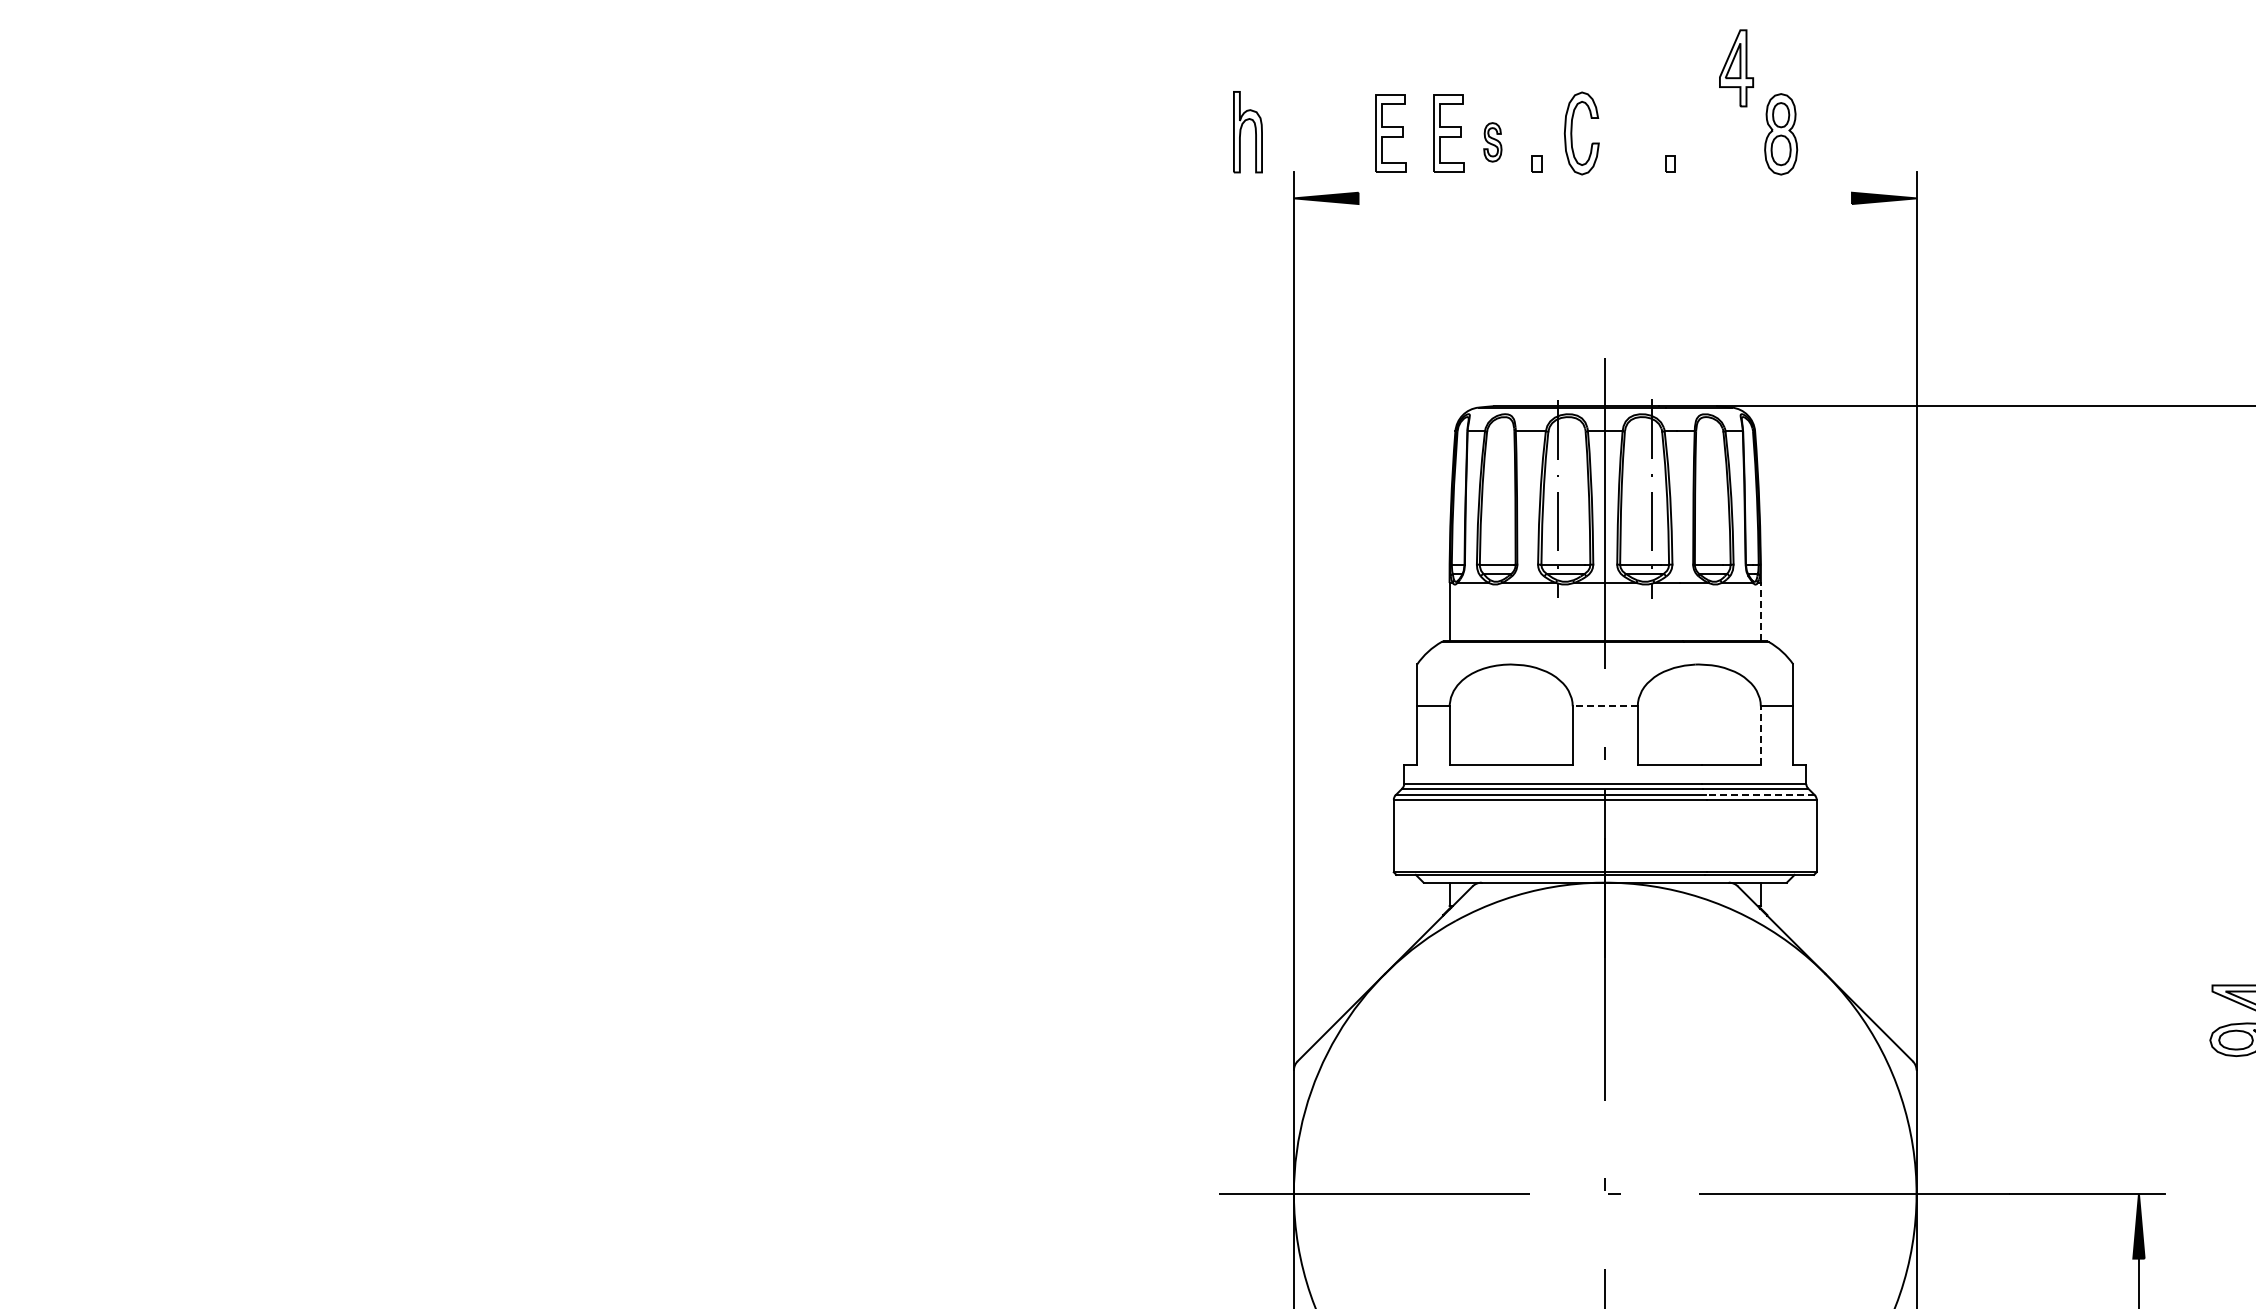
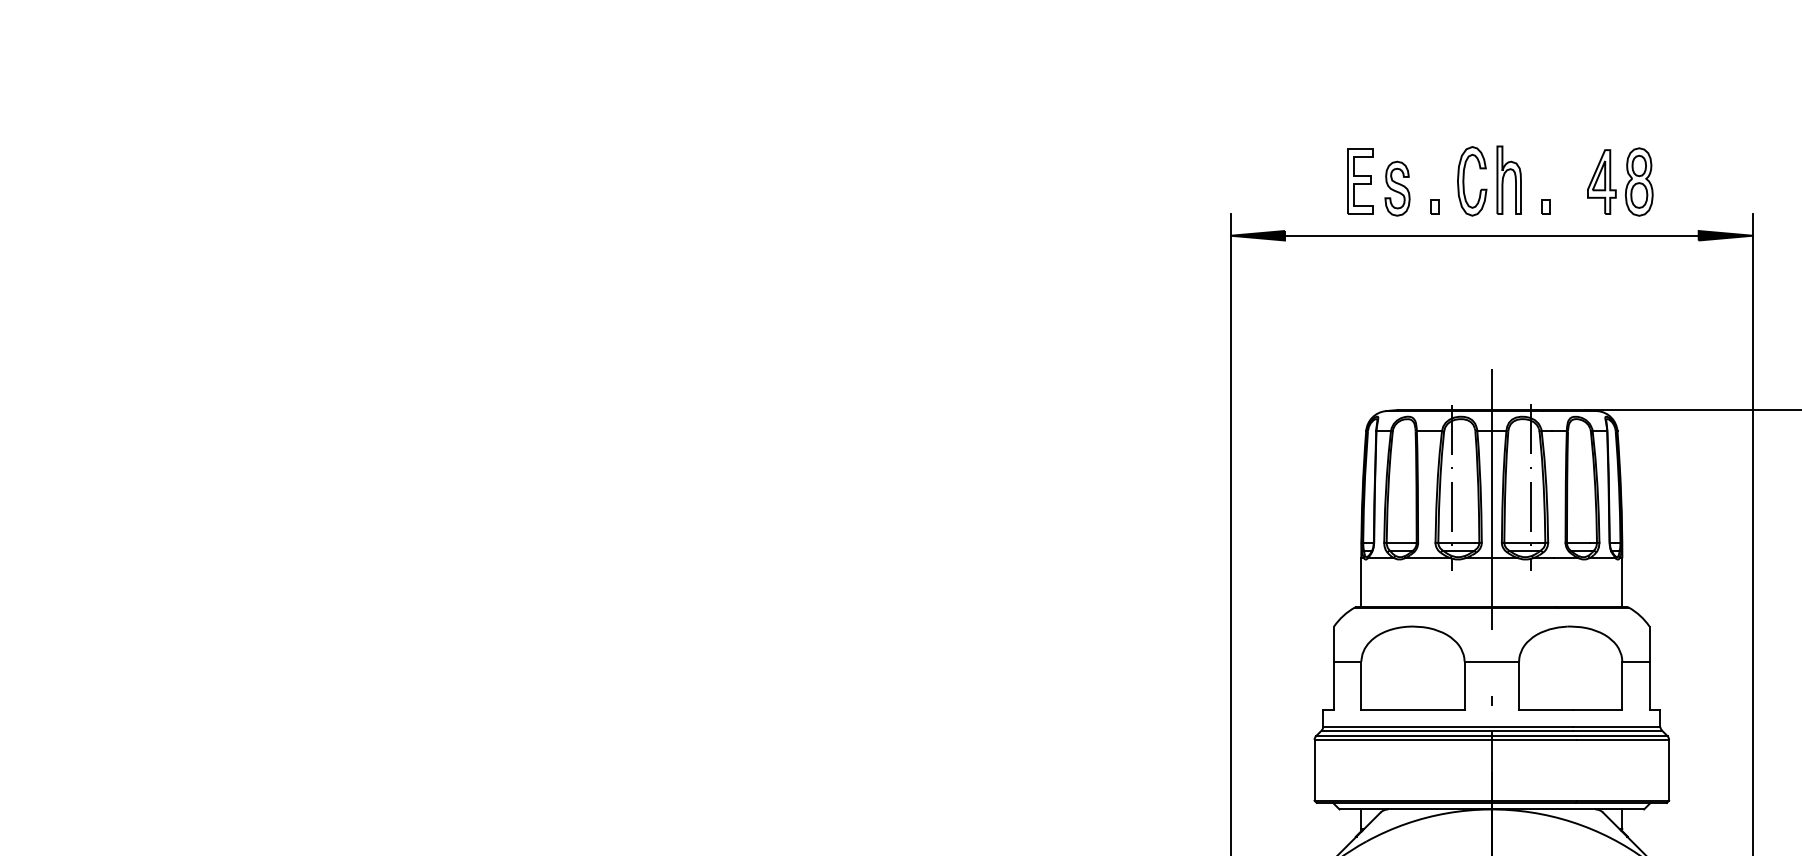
part: (1736, 68) -> (1601, 182), moved
part: (1247, 132) -> (1508, 180), moved
part: (1390, 133) -> (1311, 181), removed
part: (1492, 142) -> (1397, 188), size x1.67
line: (1604, 198) -> (1491, 235), added
line: (1760, 611) -> (1621, 582), dashed -> solid
line: (1605, 706) -> (1492, 661), dashed -> solid
line: (1760, 734) -> (1621, 685), dashed -> solid
line: (1760, 795) -> (1621, 736), dashed -> solid

